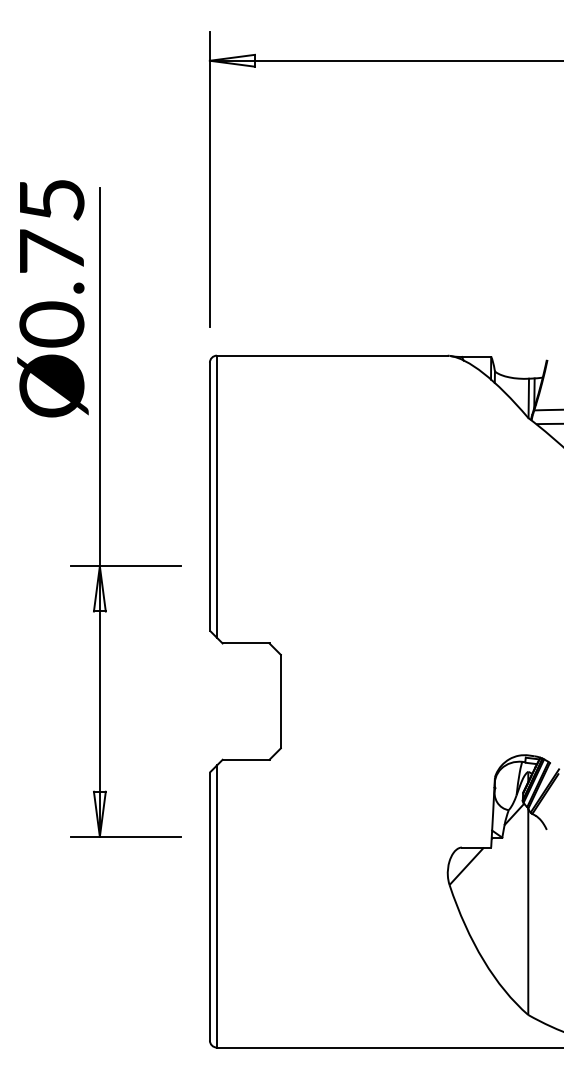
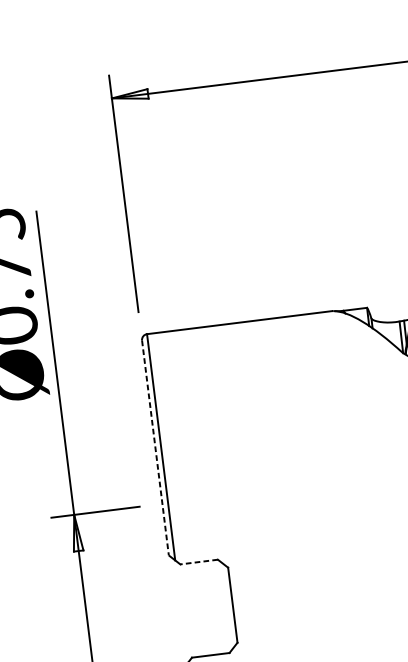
line: (209, 496) -> (155, 447), solid -> dashed
line: (245, 643) -> (198, 562), solid -> dashed

